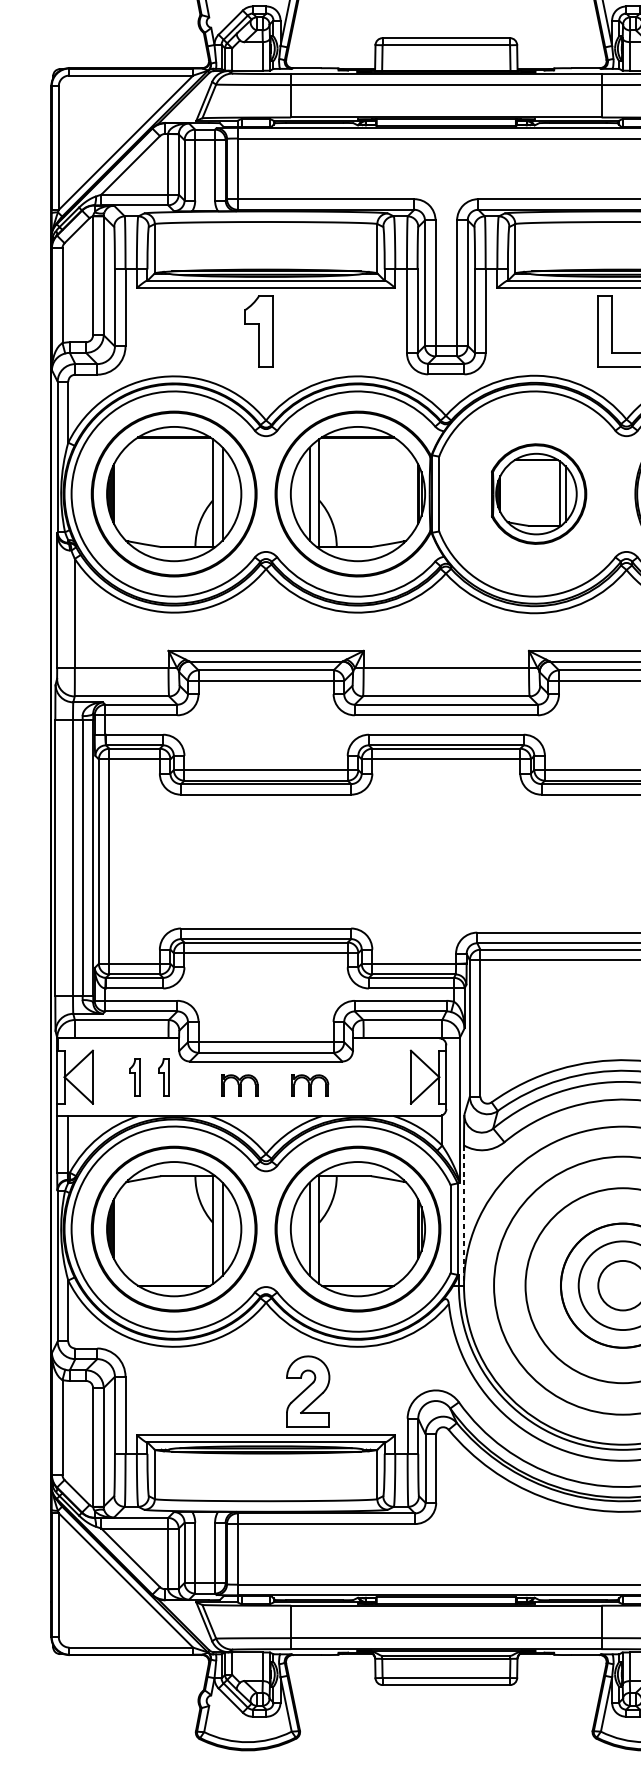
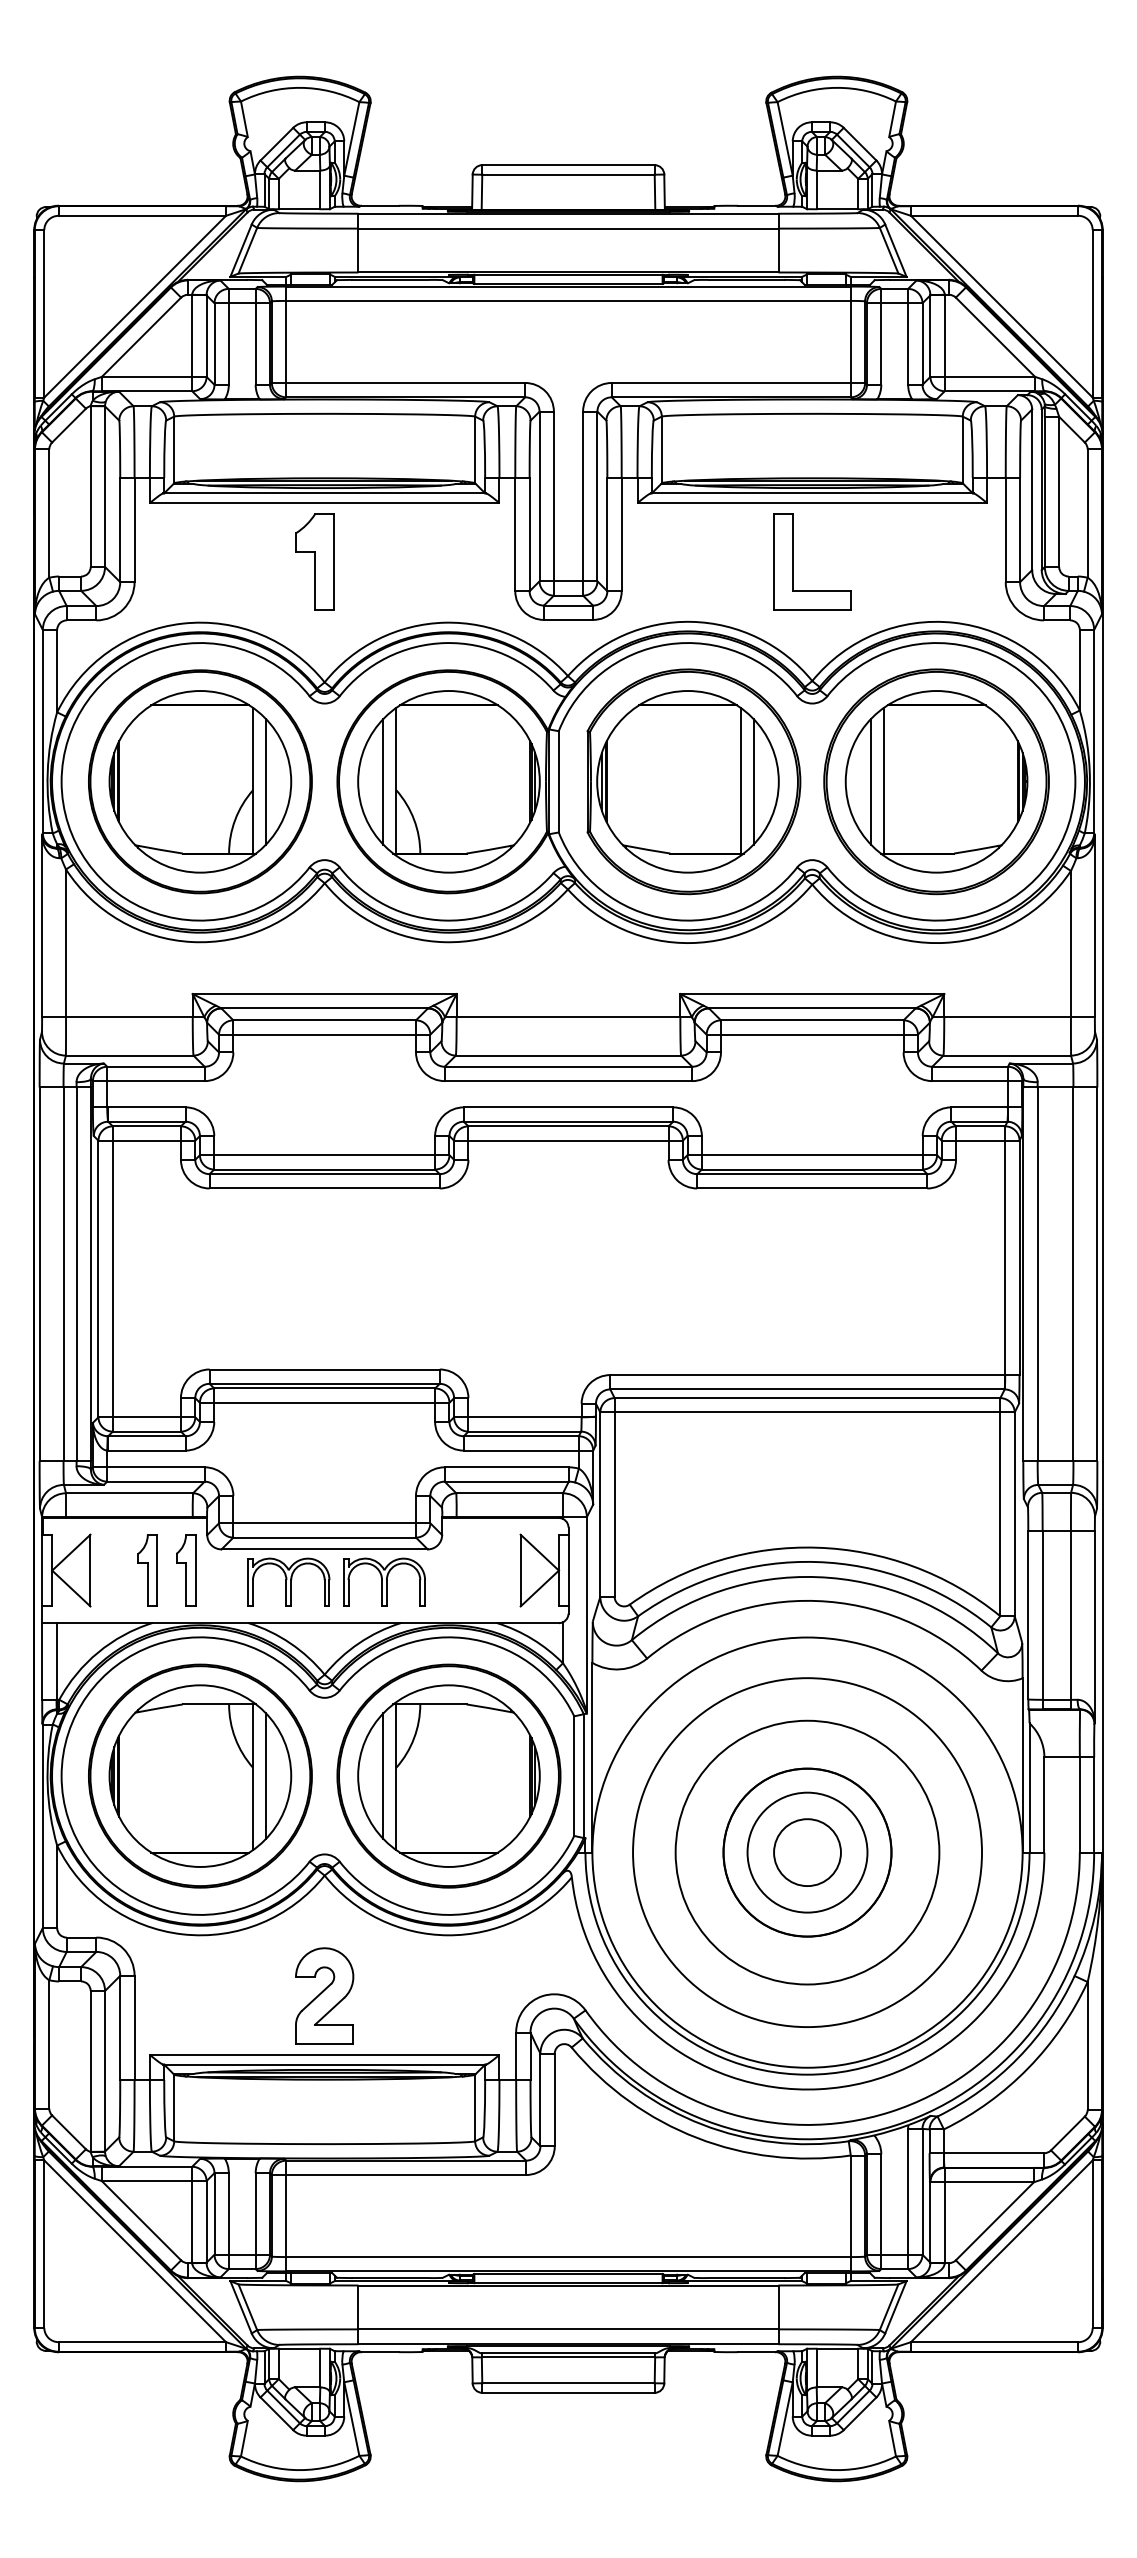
part: (538, 493) -> (693, 781), size x1.67
part: (135, 1077) -> (147, 1570), size x1.43
part: (163, 1077) -> (186, 1570), size x1.43
part: (239, 1085) -> (288, 1581), size x1.67
part: (310, 1085) -> (384, 1581), size x1.67
line: (464, 1215) -> (592, 1757), dashed -> solid
part: (308, 1391) -> (324, 1995), moved

